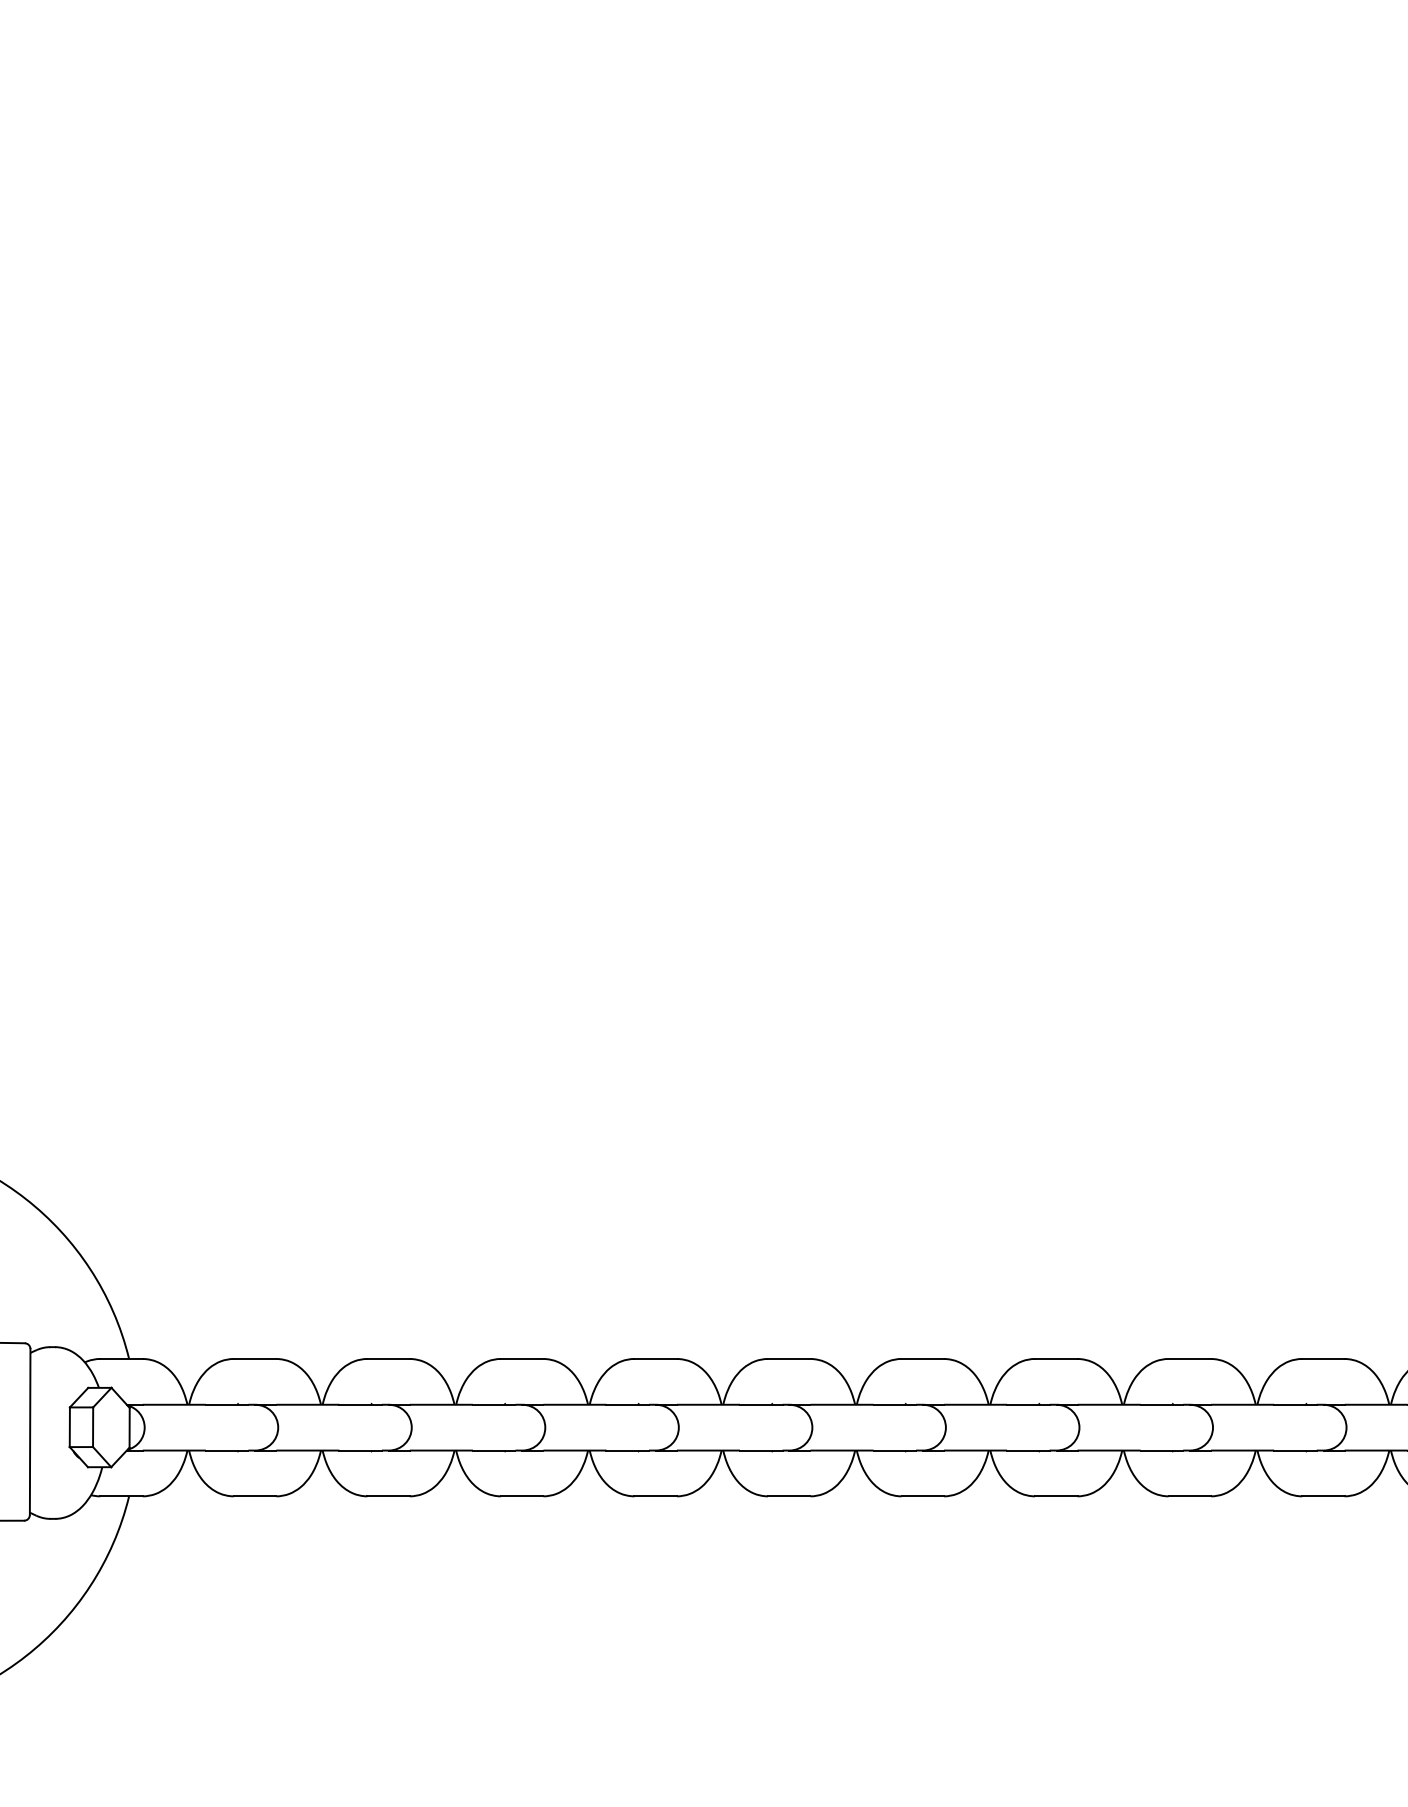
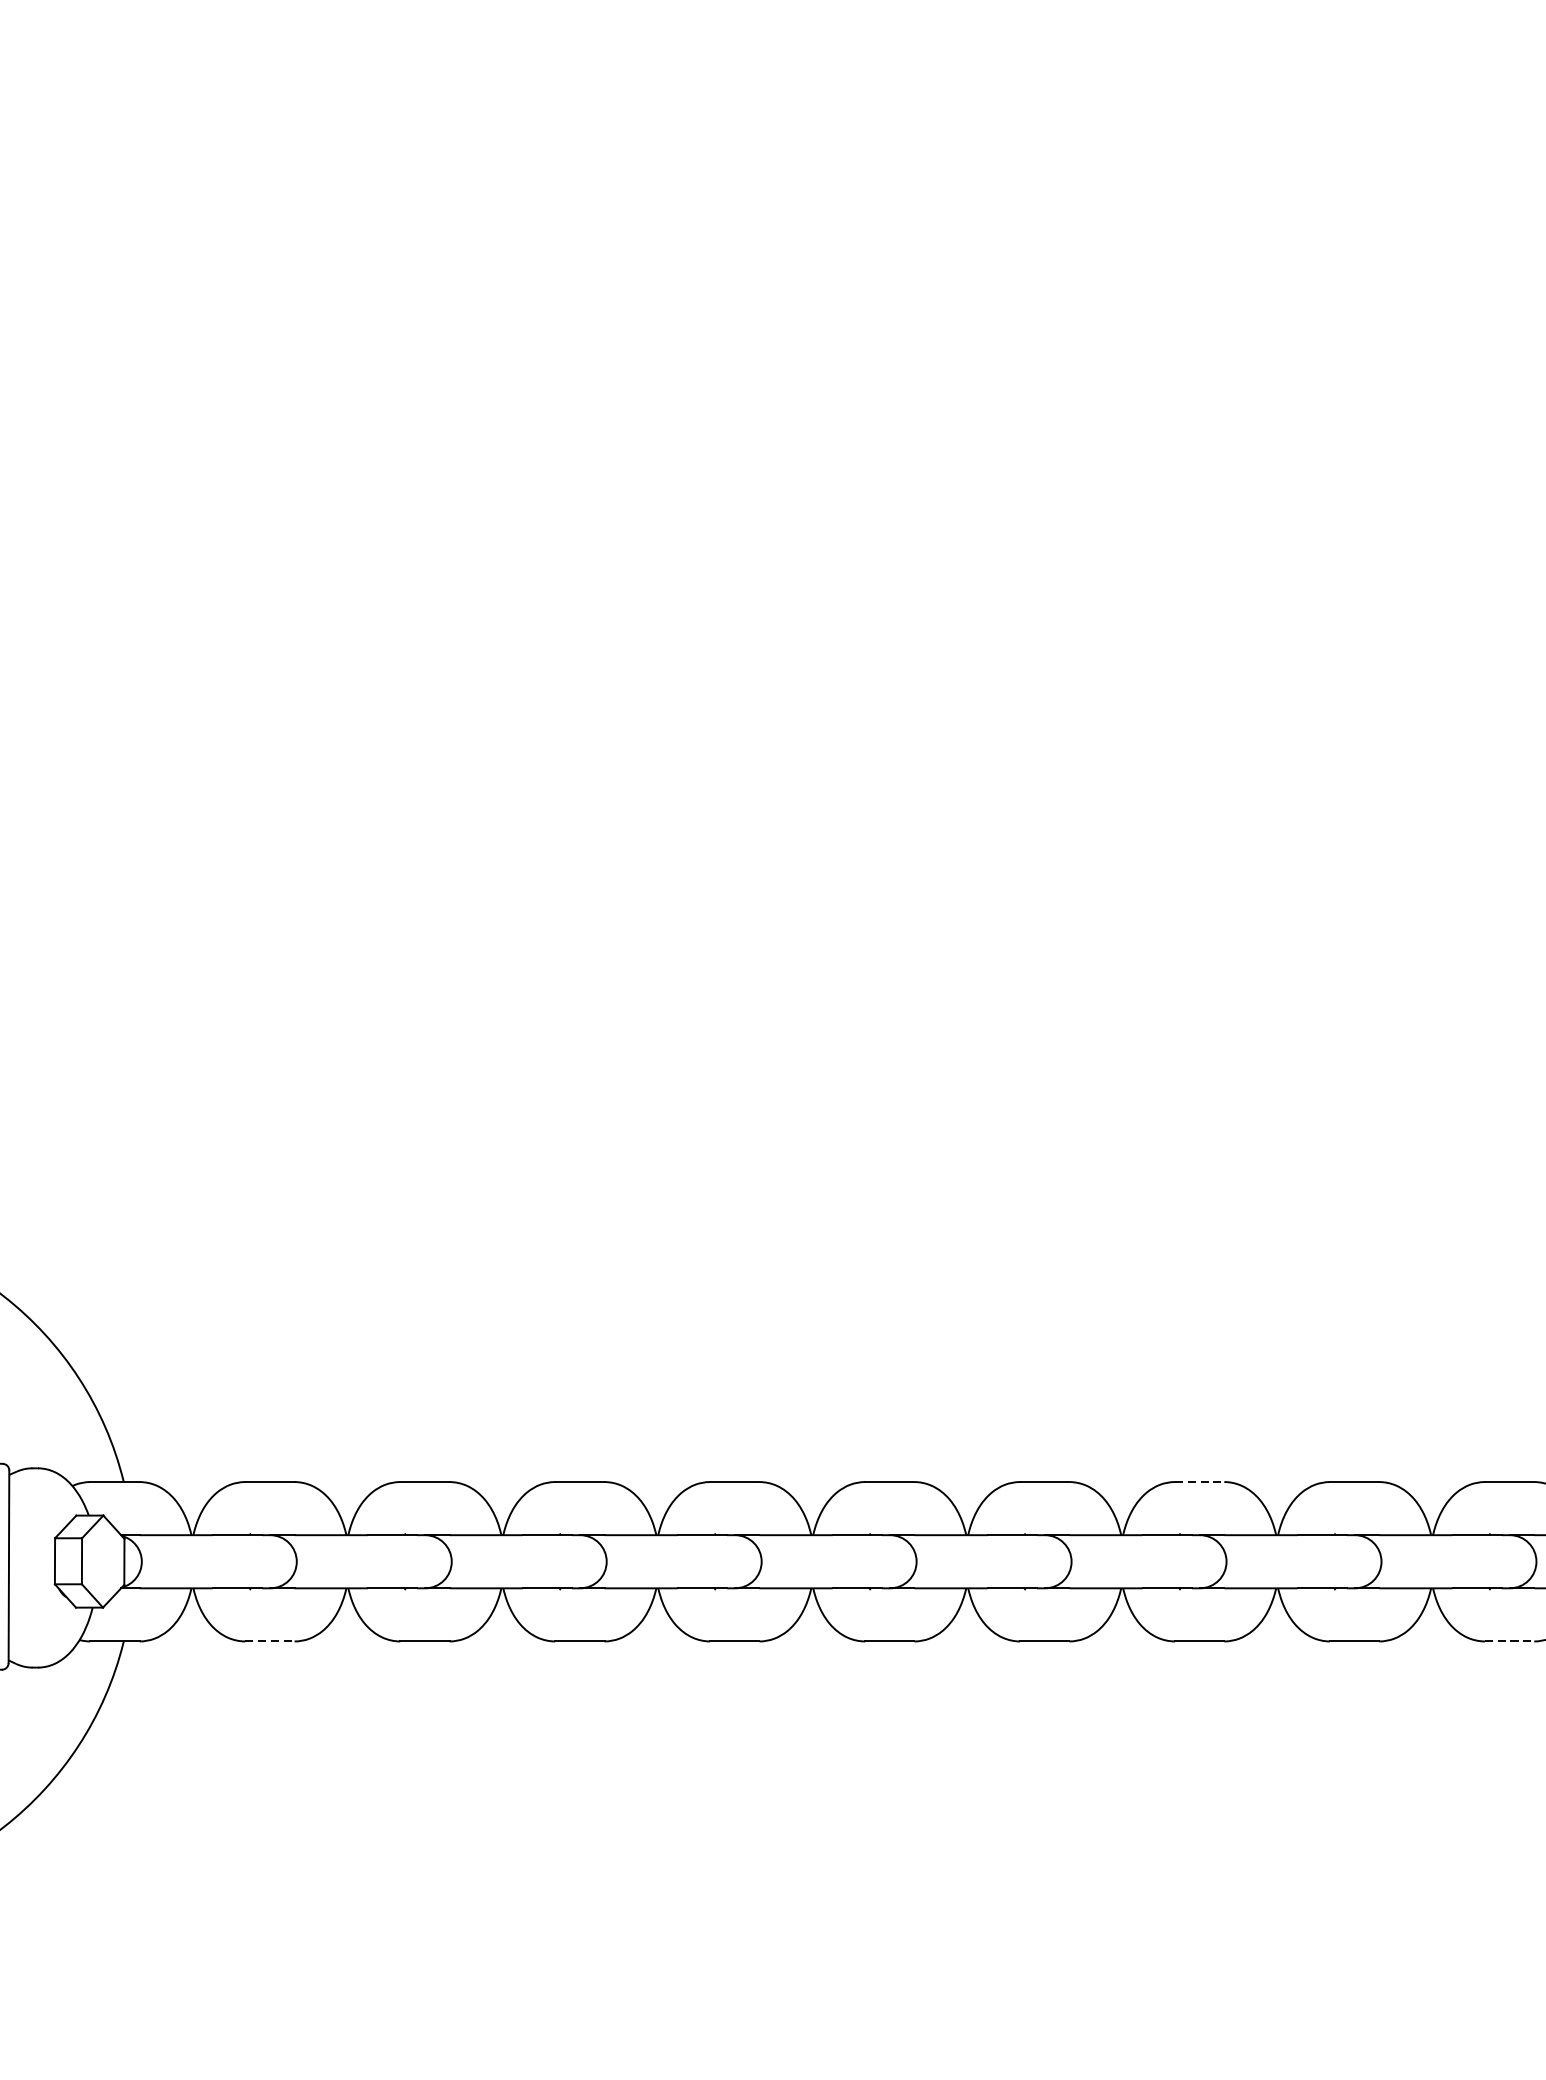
line: (1056, 1358) -> (1199, 1481), solid -> dashed
line: (255, 1496) -> (270, 1641), solid -> dashed
line: (1323, 1496) -> (1509, 1641), solid -> dashed

